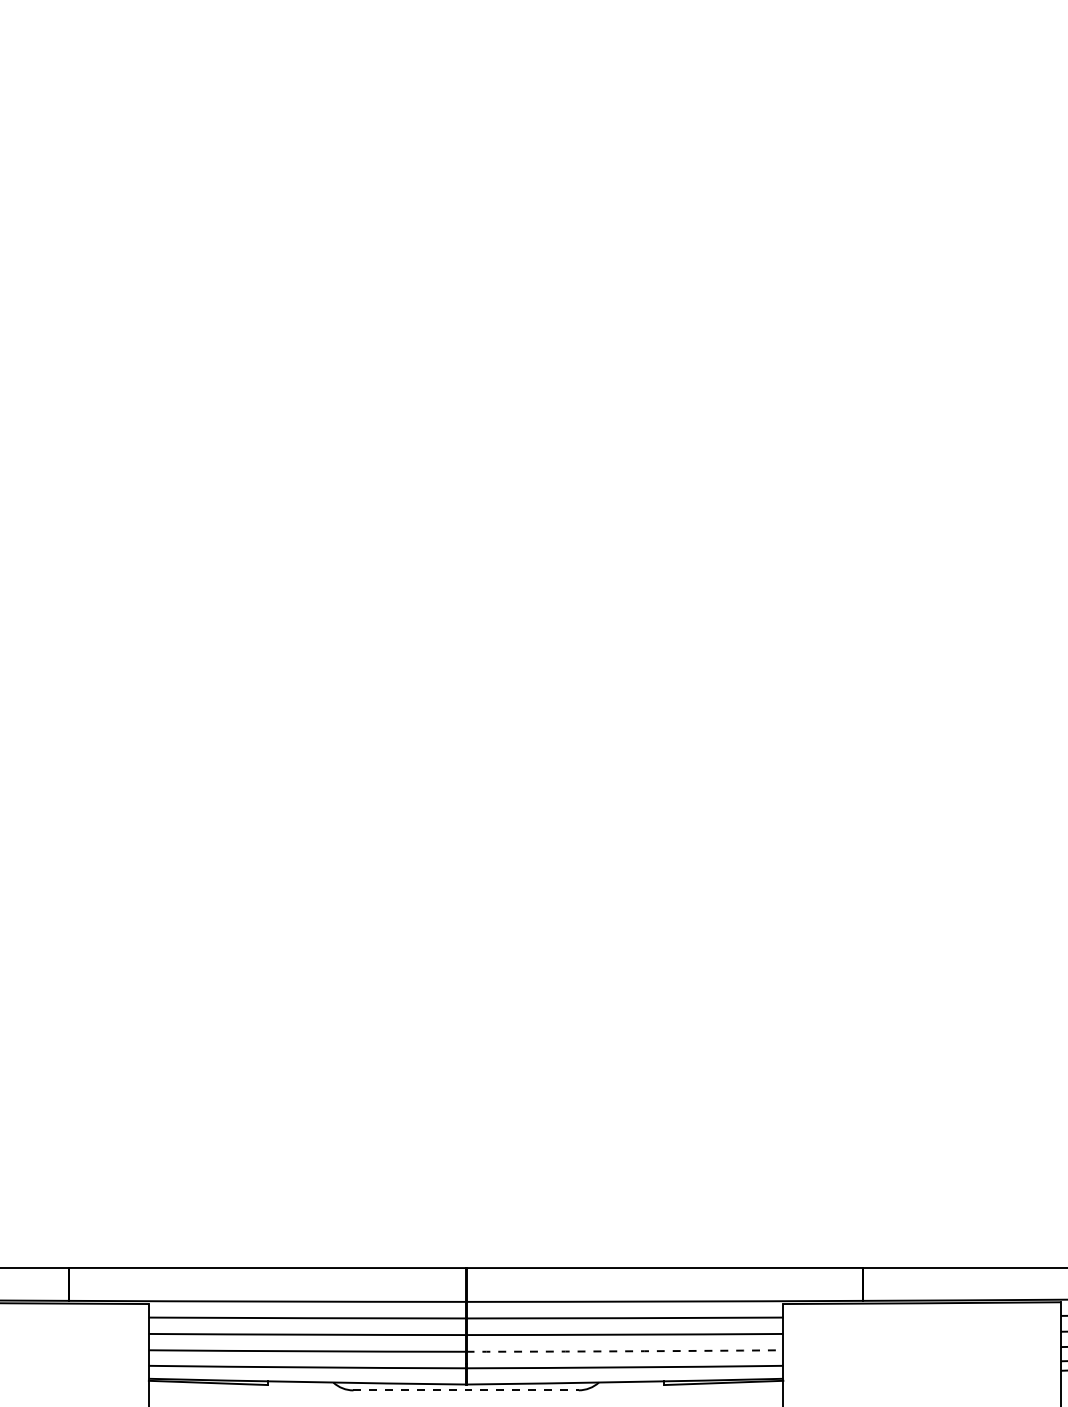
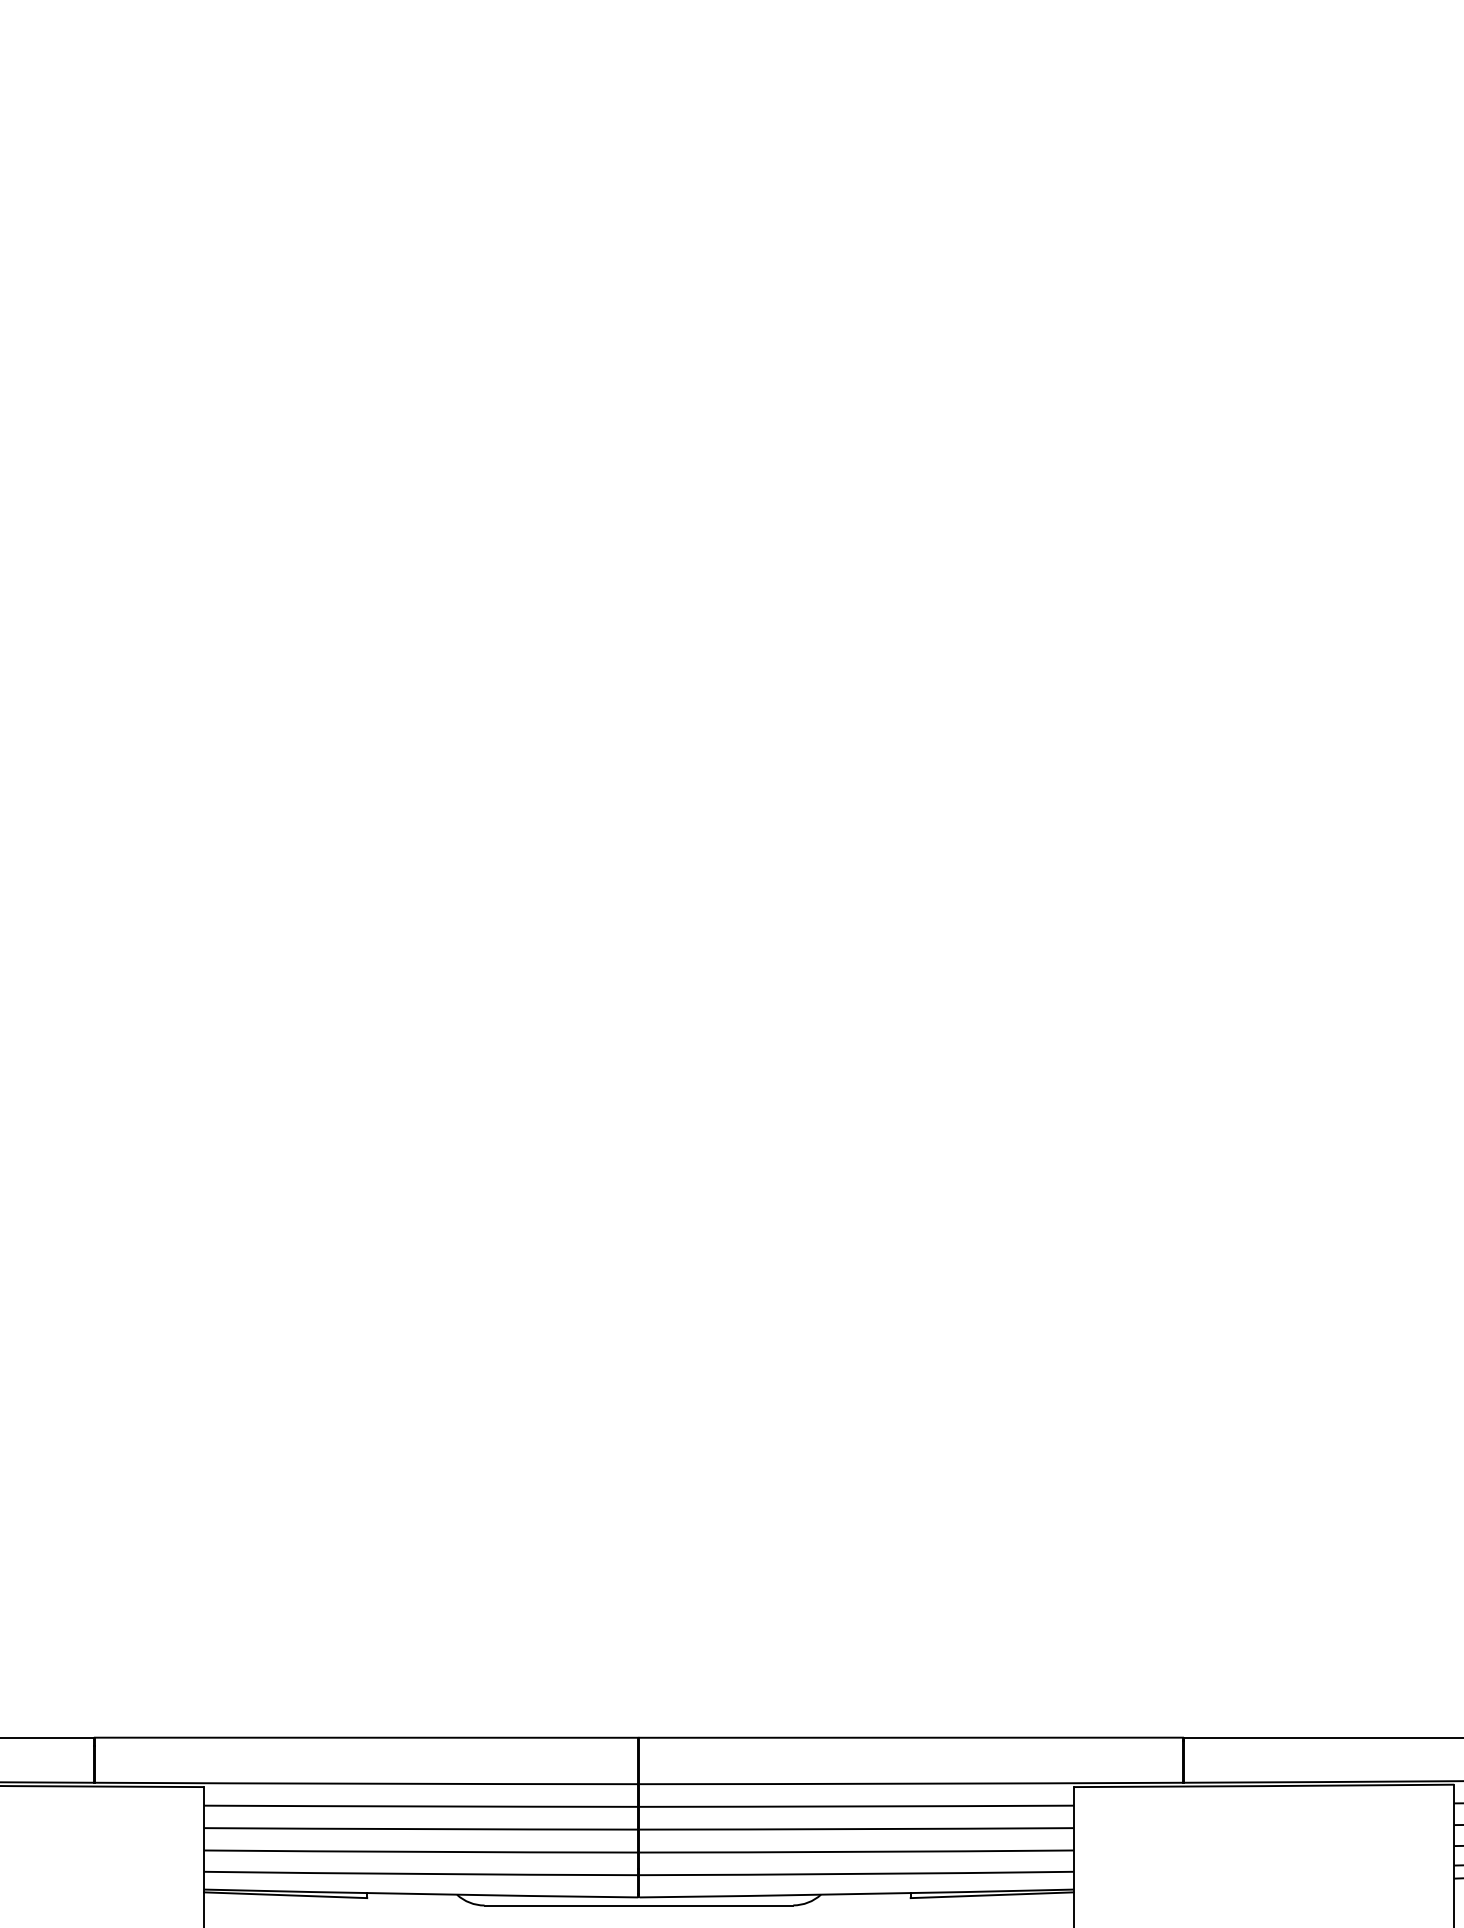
arc: (624, 1351) -> (856, 1851), dashed -> solid
line: (466, 1390) -> (639, 1905), dashed -> solid

